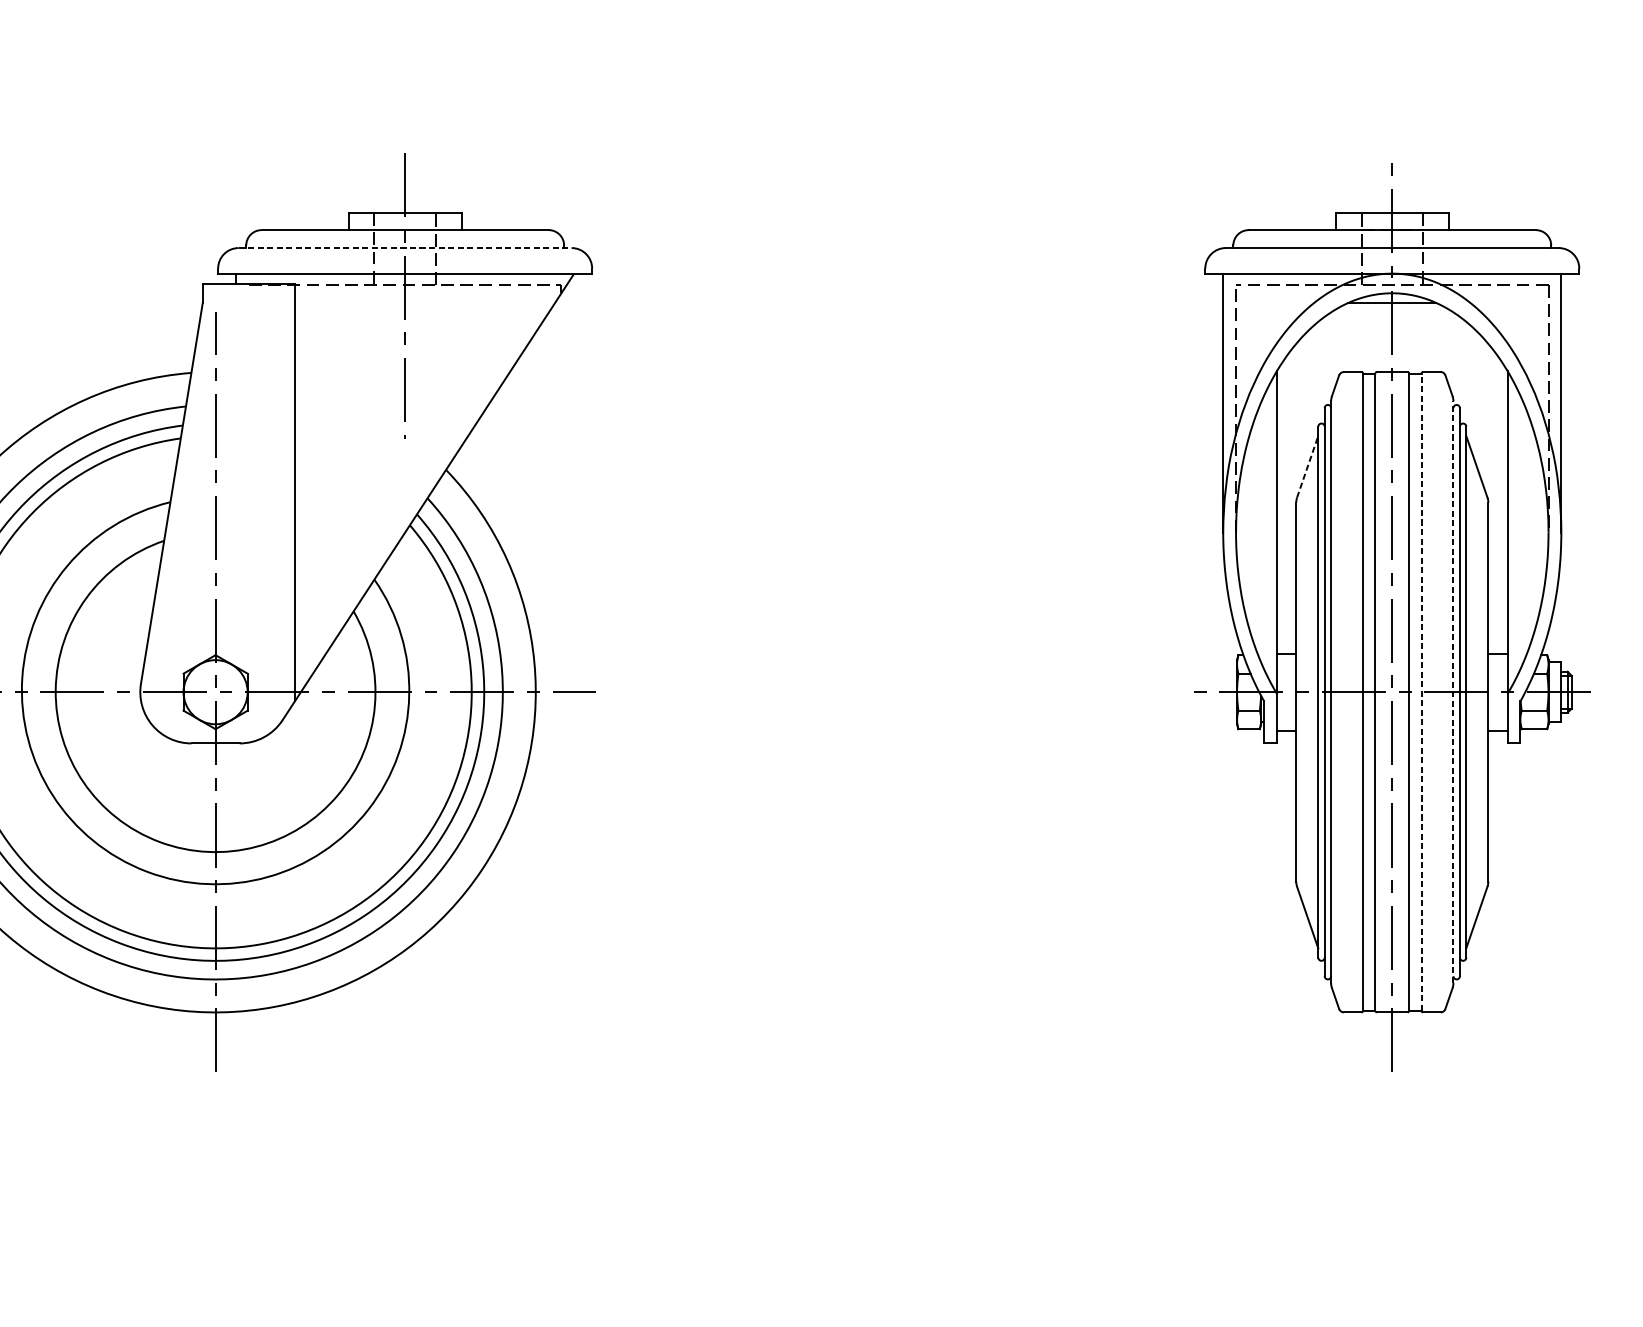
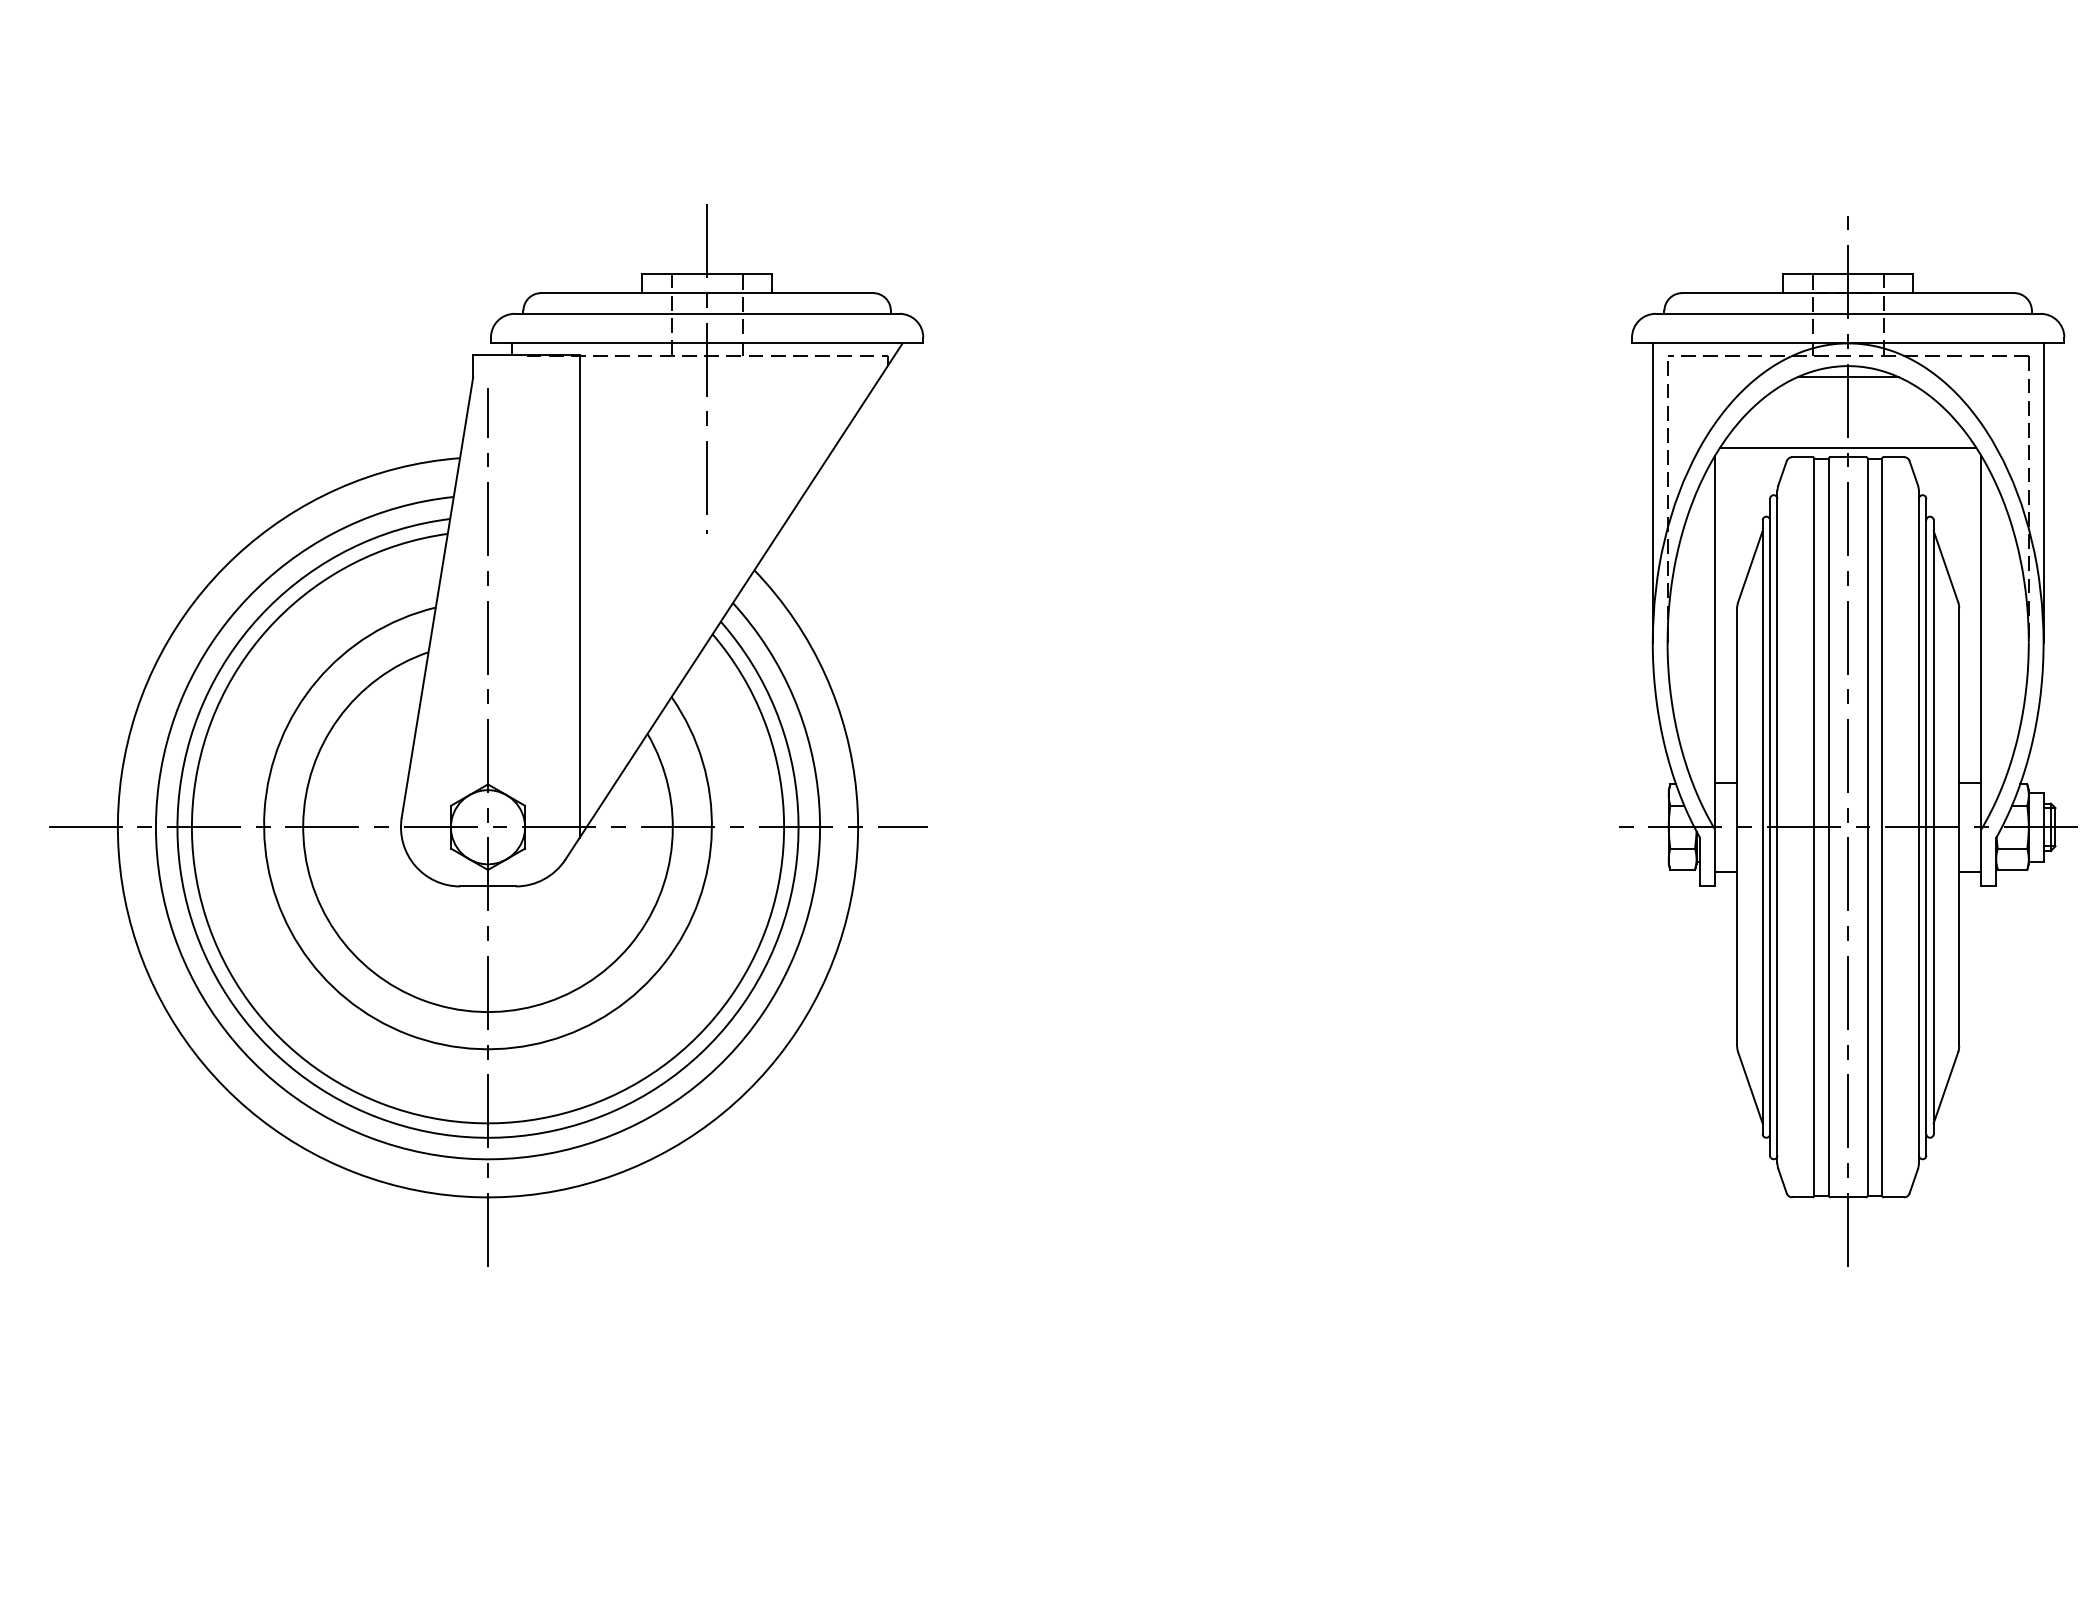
line: (405, 247) -> (707, 313), dashed -> solid
line: (1392, 363) -> (1848, 447), added
line: (1307, 466) -> (1750, 566), dashed -> solid
line: (1421, 691) -> (1881, 826), dashed -> solid
line: (1453, 691) -> (1918, 826), dashed -> solid

